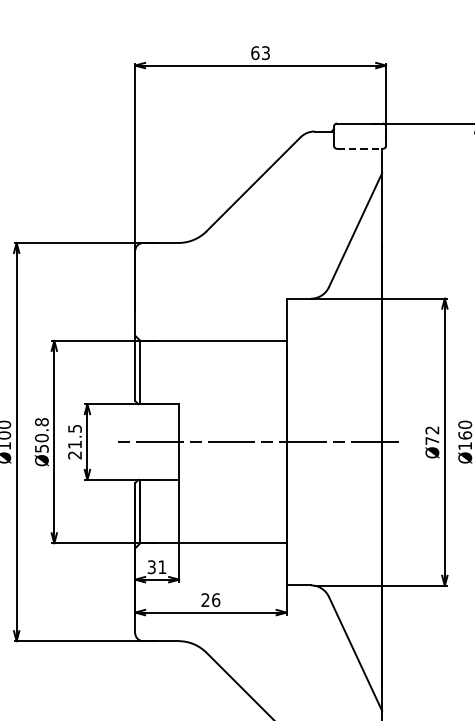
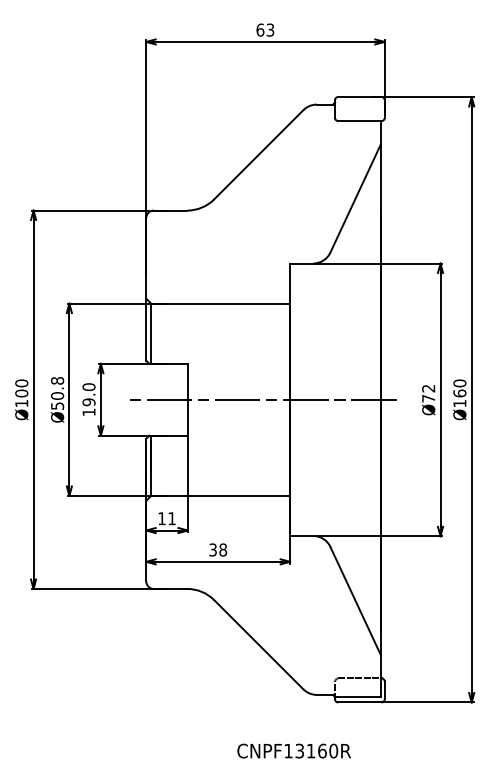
line: (359, 149) -> (359, 121), dashed -> solid
text: (74, 441) -> (88, 399), 21.5 -> 19.0
text: (151, 567) -> (161, 518), 31 -> 11
text: (211, 599) -> (218, 549), 26 -> 38

